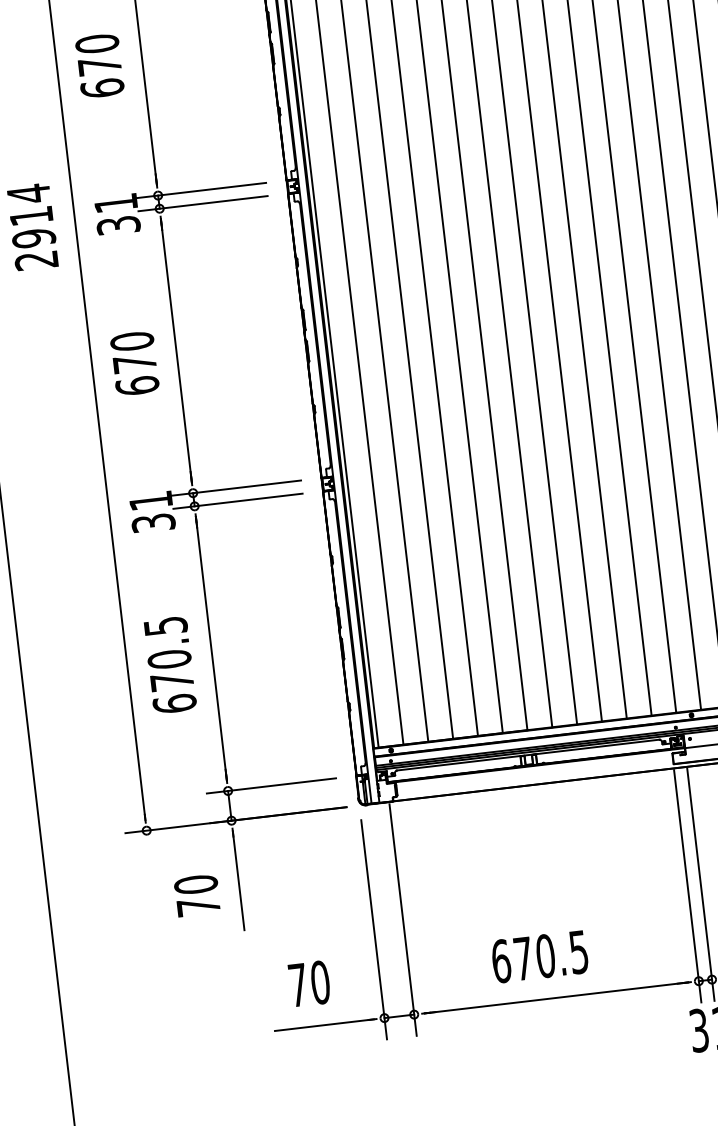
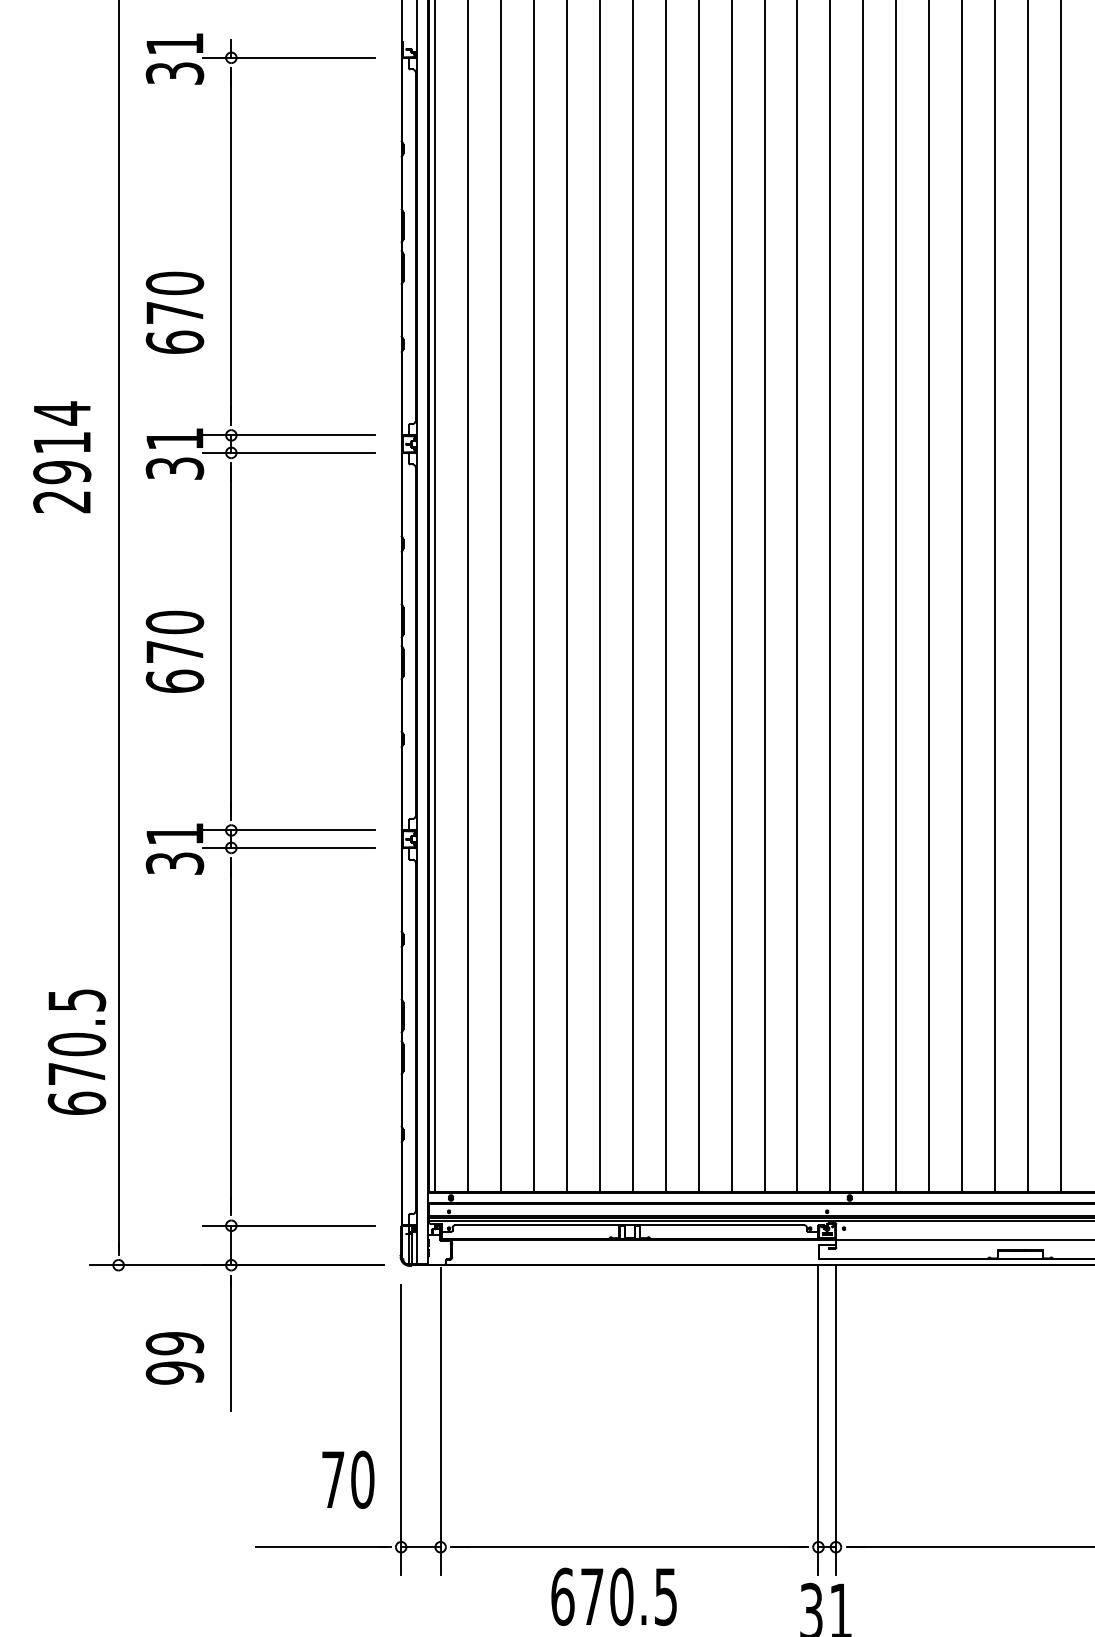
text: (99, 65) -> (174, 312), moved
text: (169, 664) -> (76, 1051), moved
text: (196, 895) -> (174, 1357), 70 -> 99
text: (539, 956) -> (613, 1596), moved
text: (309, 983) -> (348, 1479), moved

